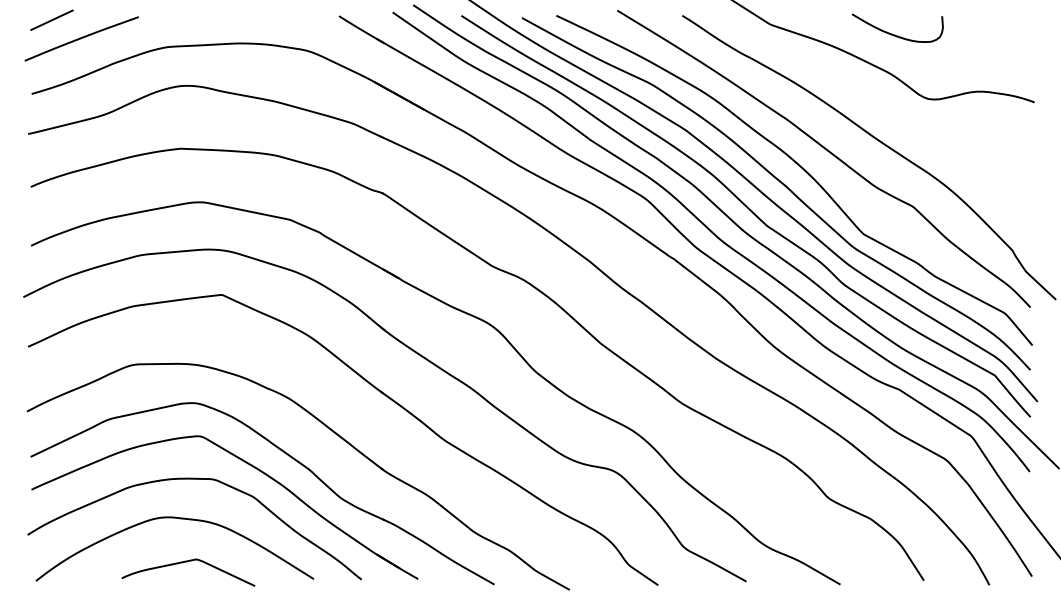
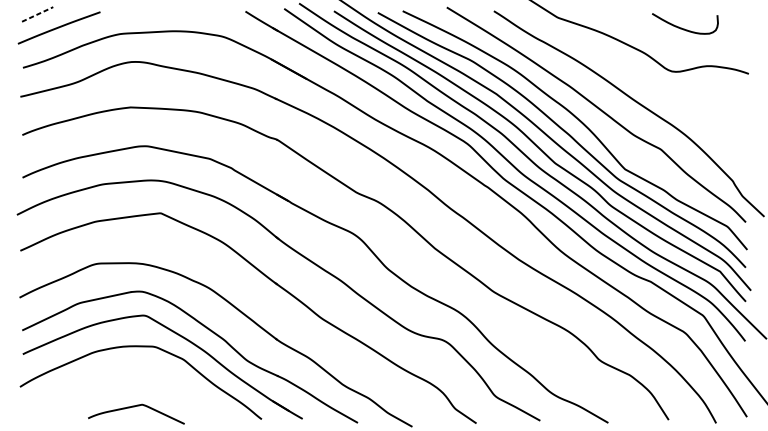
line: (52, 20) -> (38, 14), solid -> dashed
curve: (895, 34) -> (683, 28), moved
curve: (179, 519) -> (129, 375), removed

